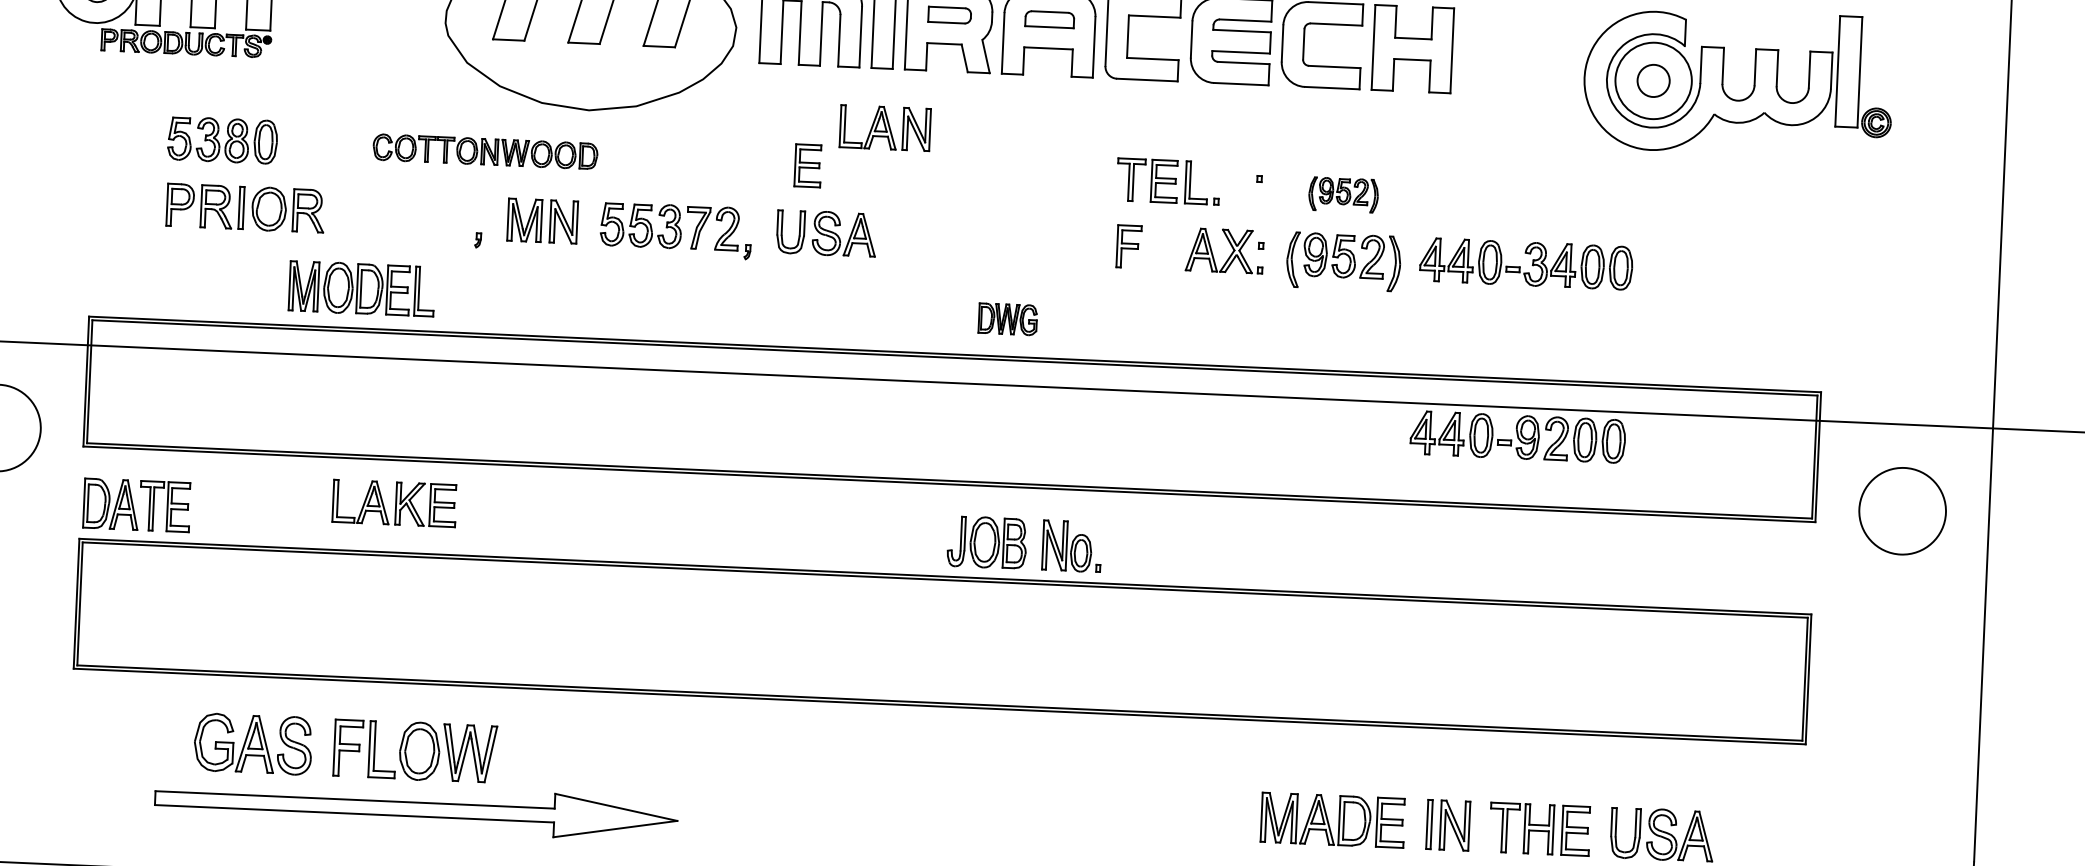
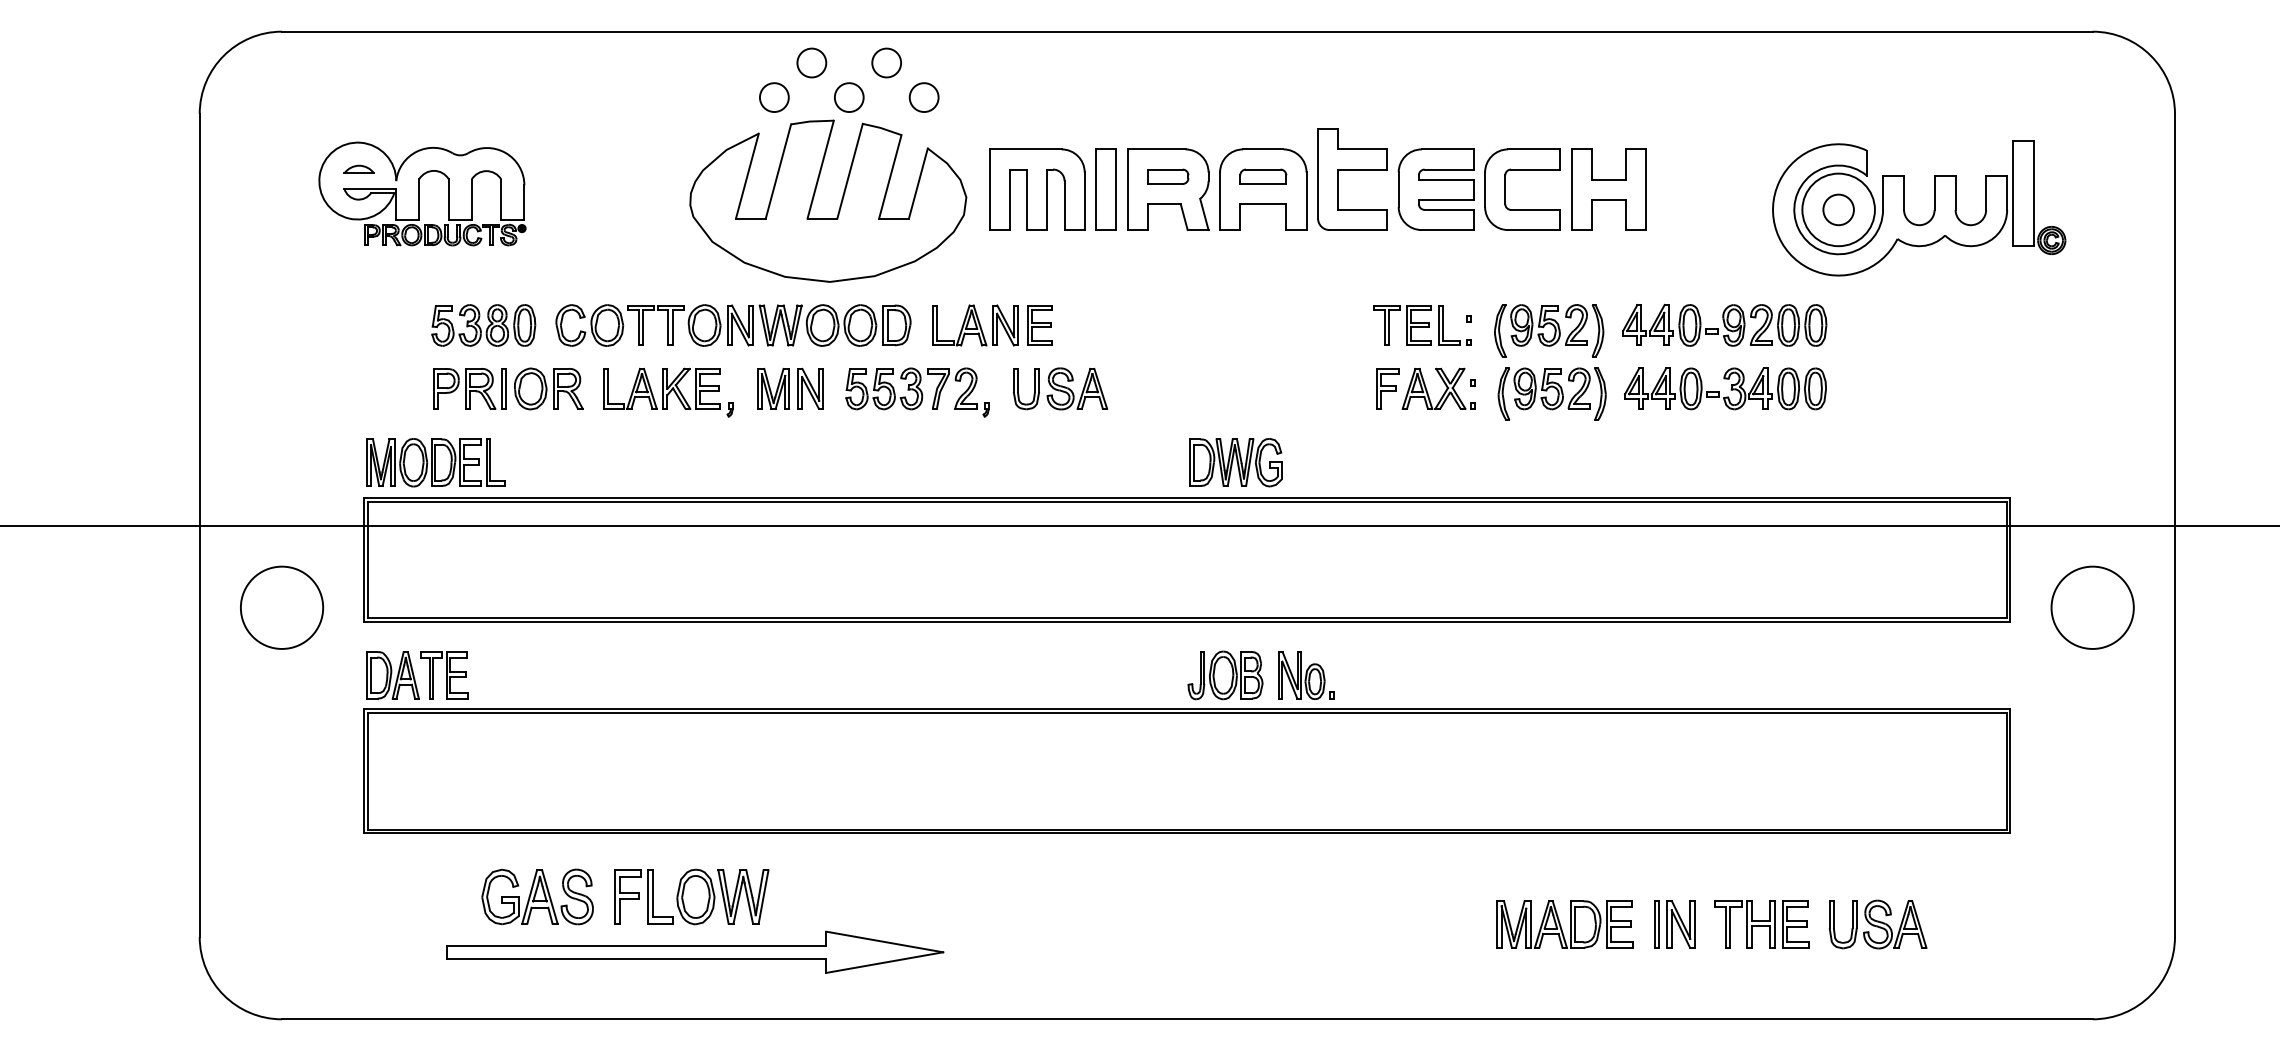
part: (885, 128) -> (975, 325), moved
part: (485, 151) -> (733, 325), size x1.67
part: (1168, 181) -> (1422, 325), moved
part: (1343, 194) -> (1549, 330), size x1.67
part: (1128, 246) -> (1387, 388), moved
part: (361, 288) -> (435, 462), moved
part: (1007, 318) -> (1235, 462), size x1.67
part: (1517, 437) -> (1724, 325), moved
part: (394, 503) -> (661, 388), moved

